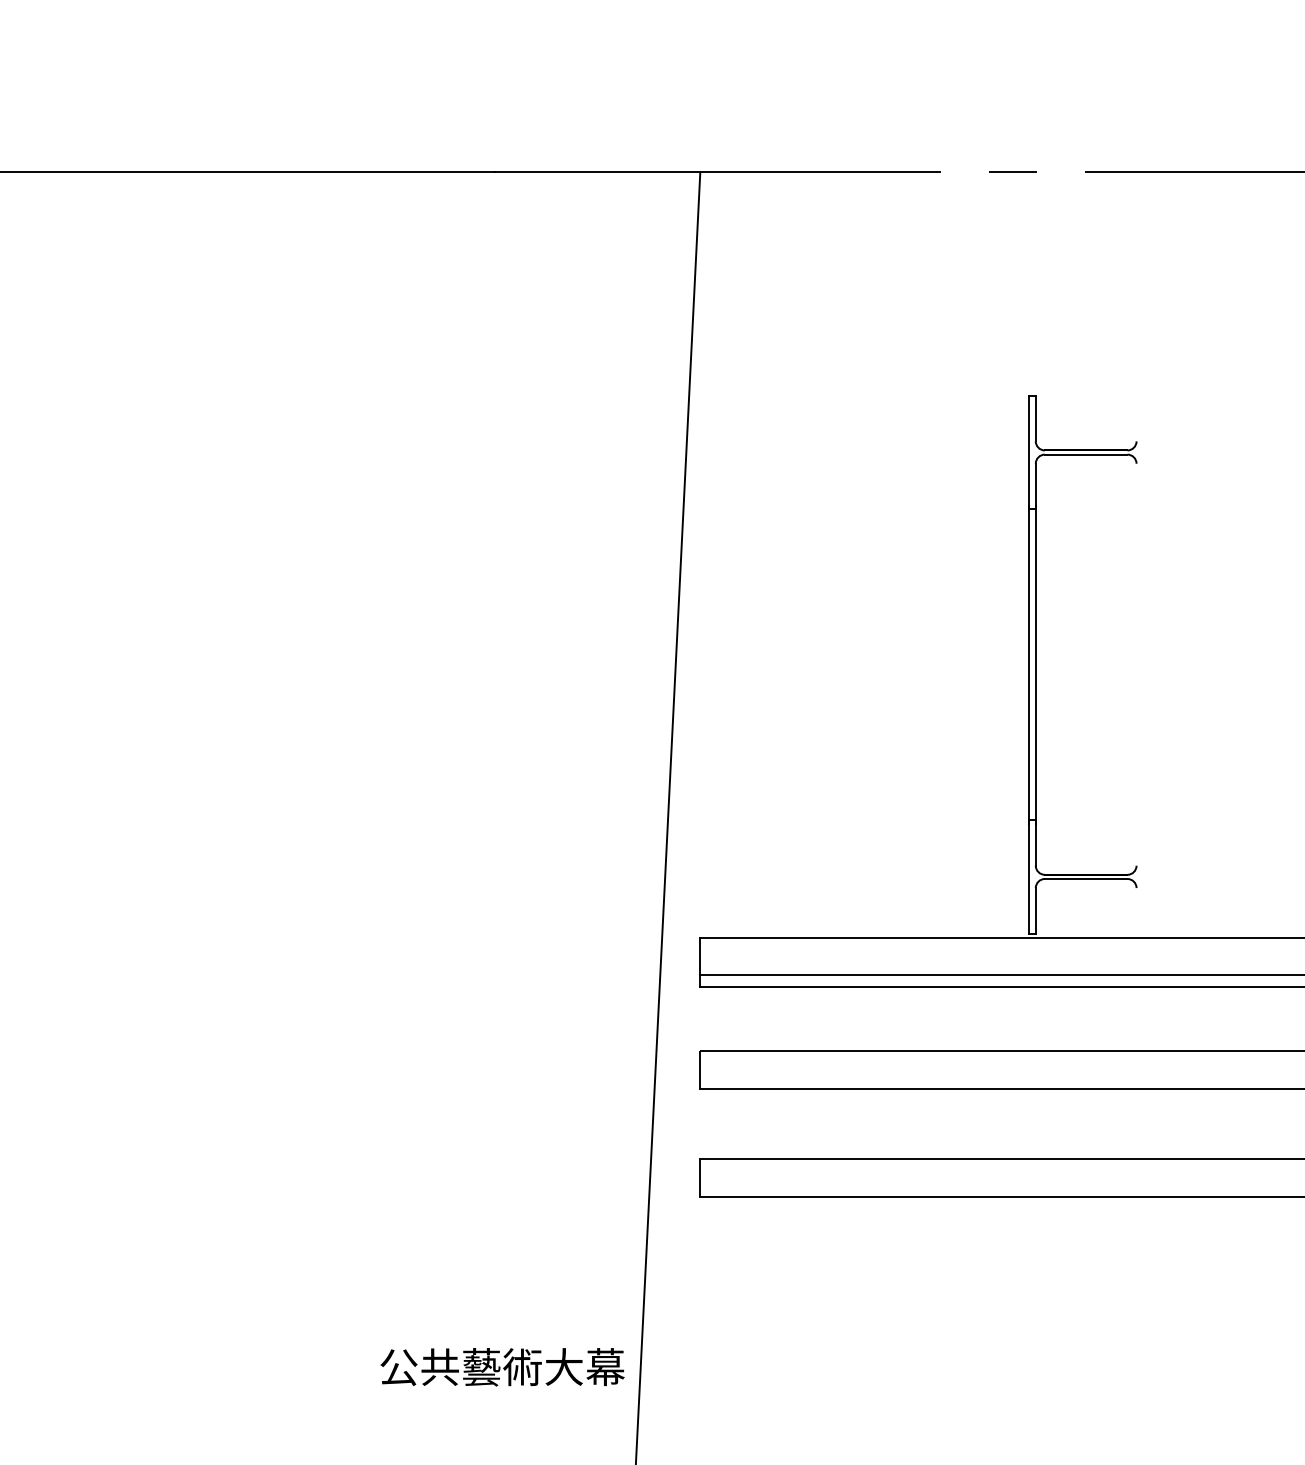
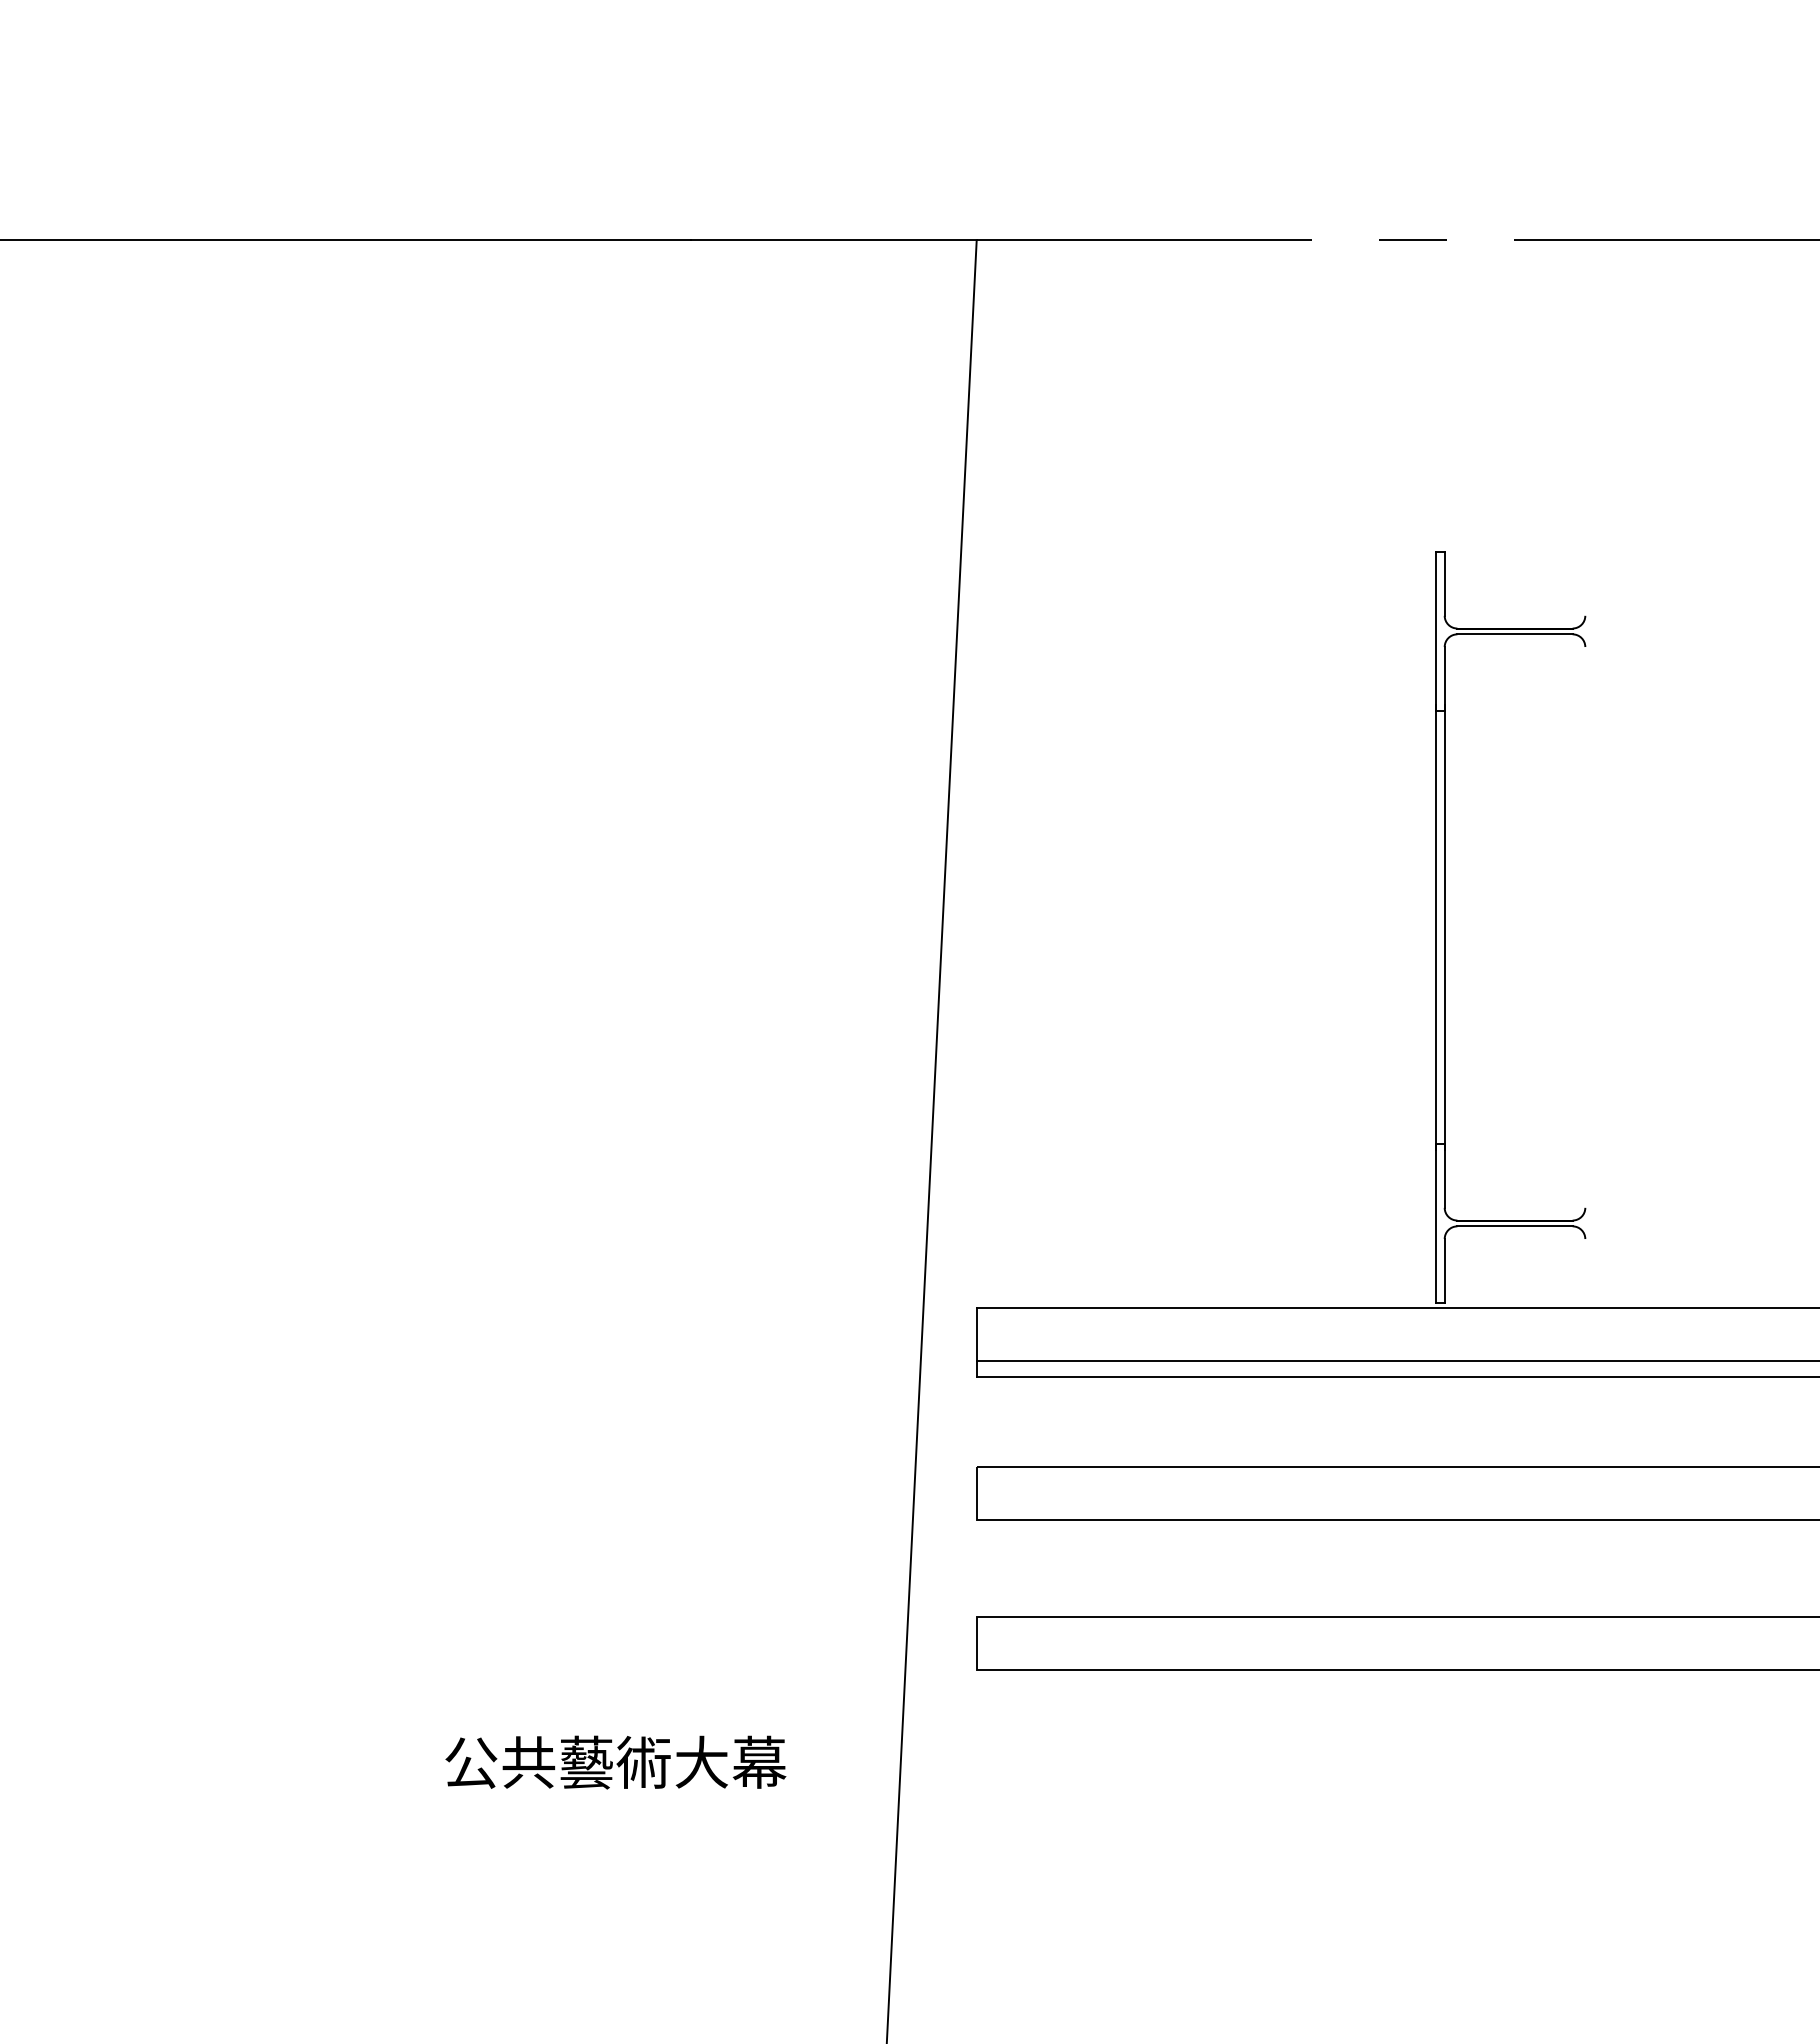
text: (502, 1367) -> (615, 1762), moved

